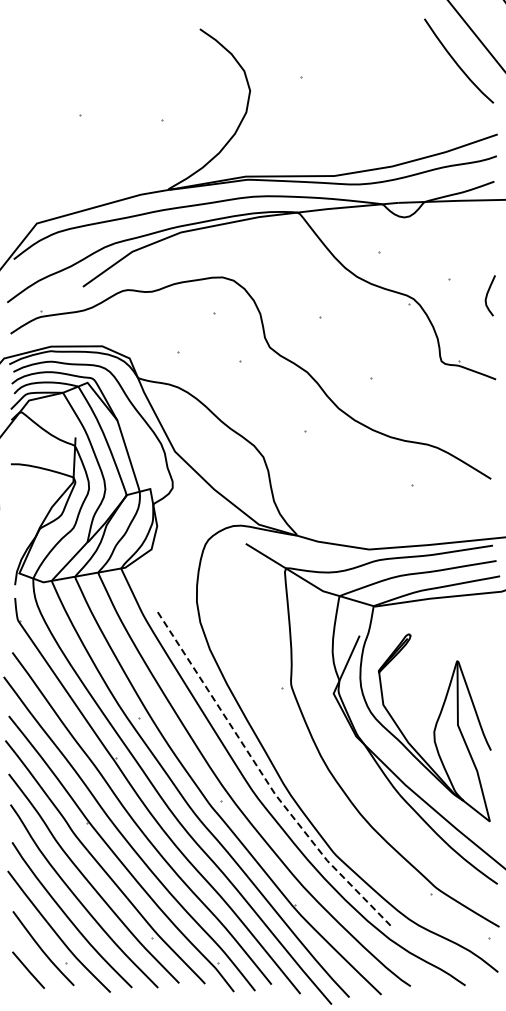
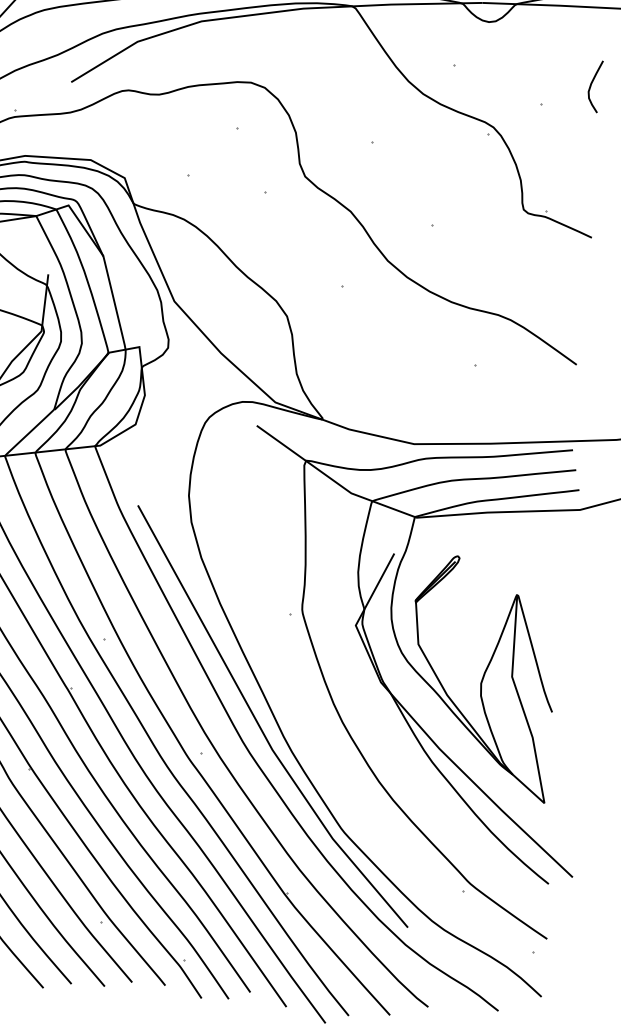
curve: (487, 295) -> (591, 85), moved
line: (264, 778) -> (259, 727), dashed -> solid

